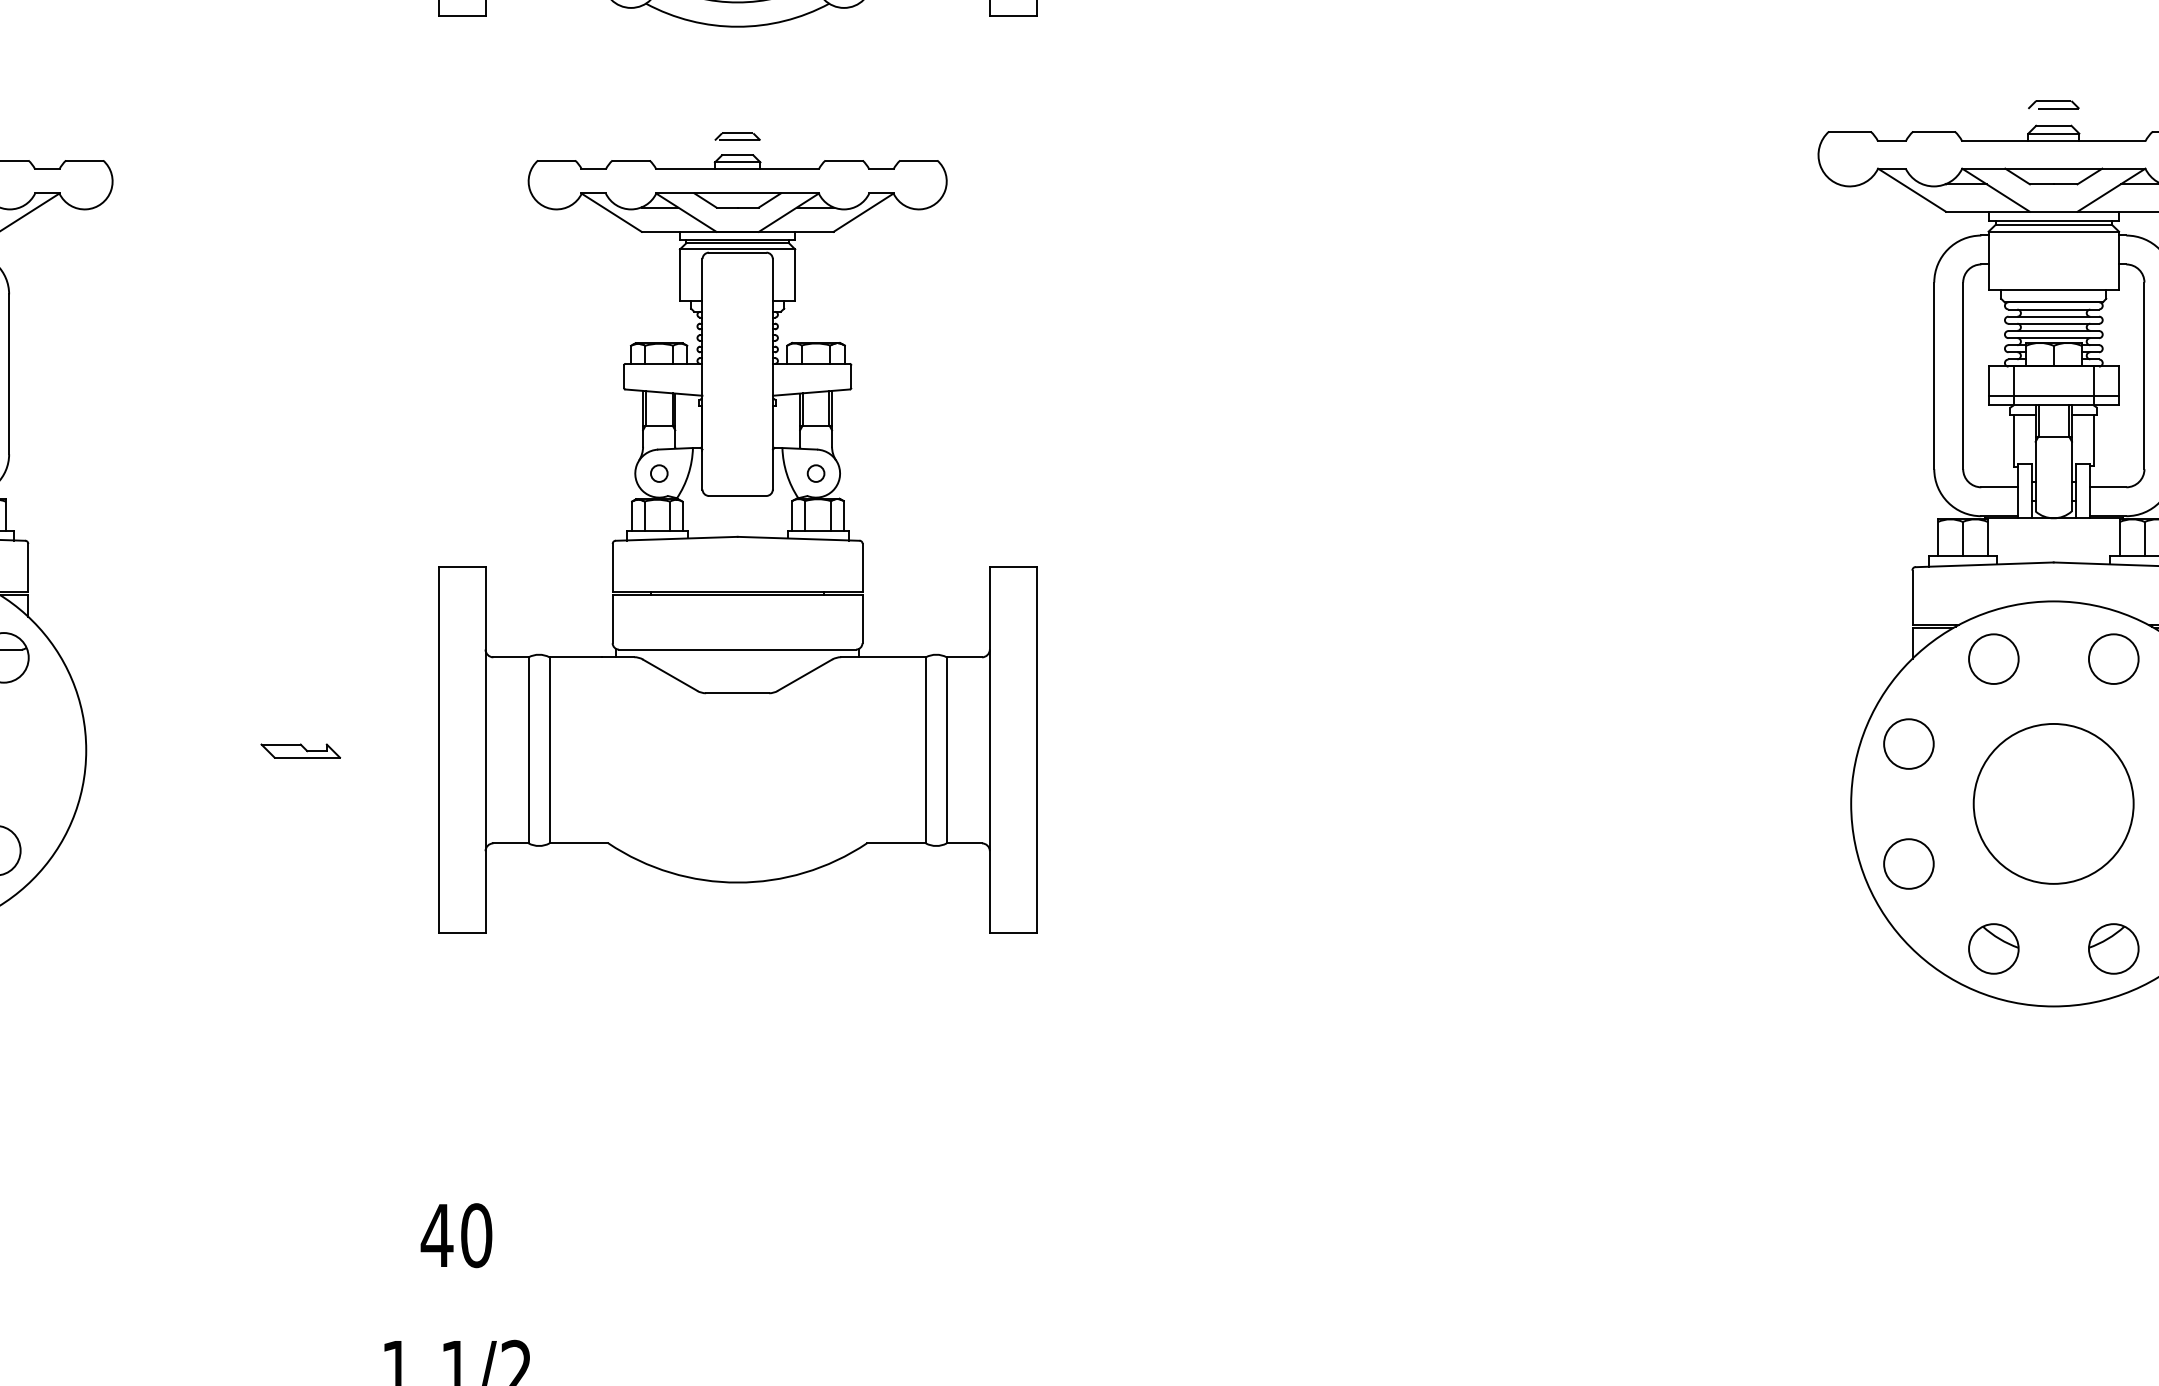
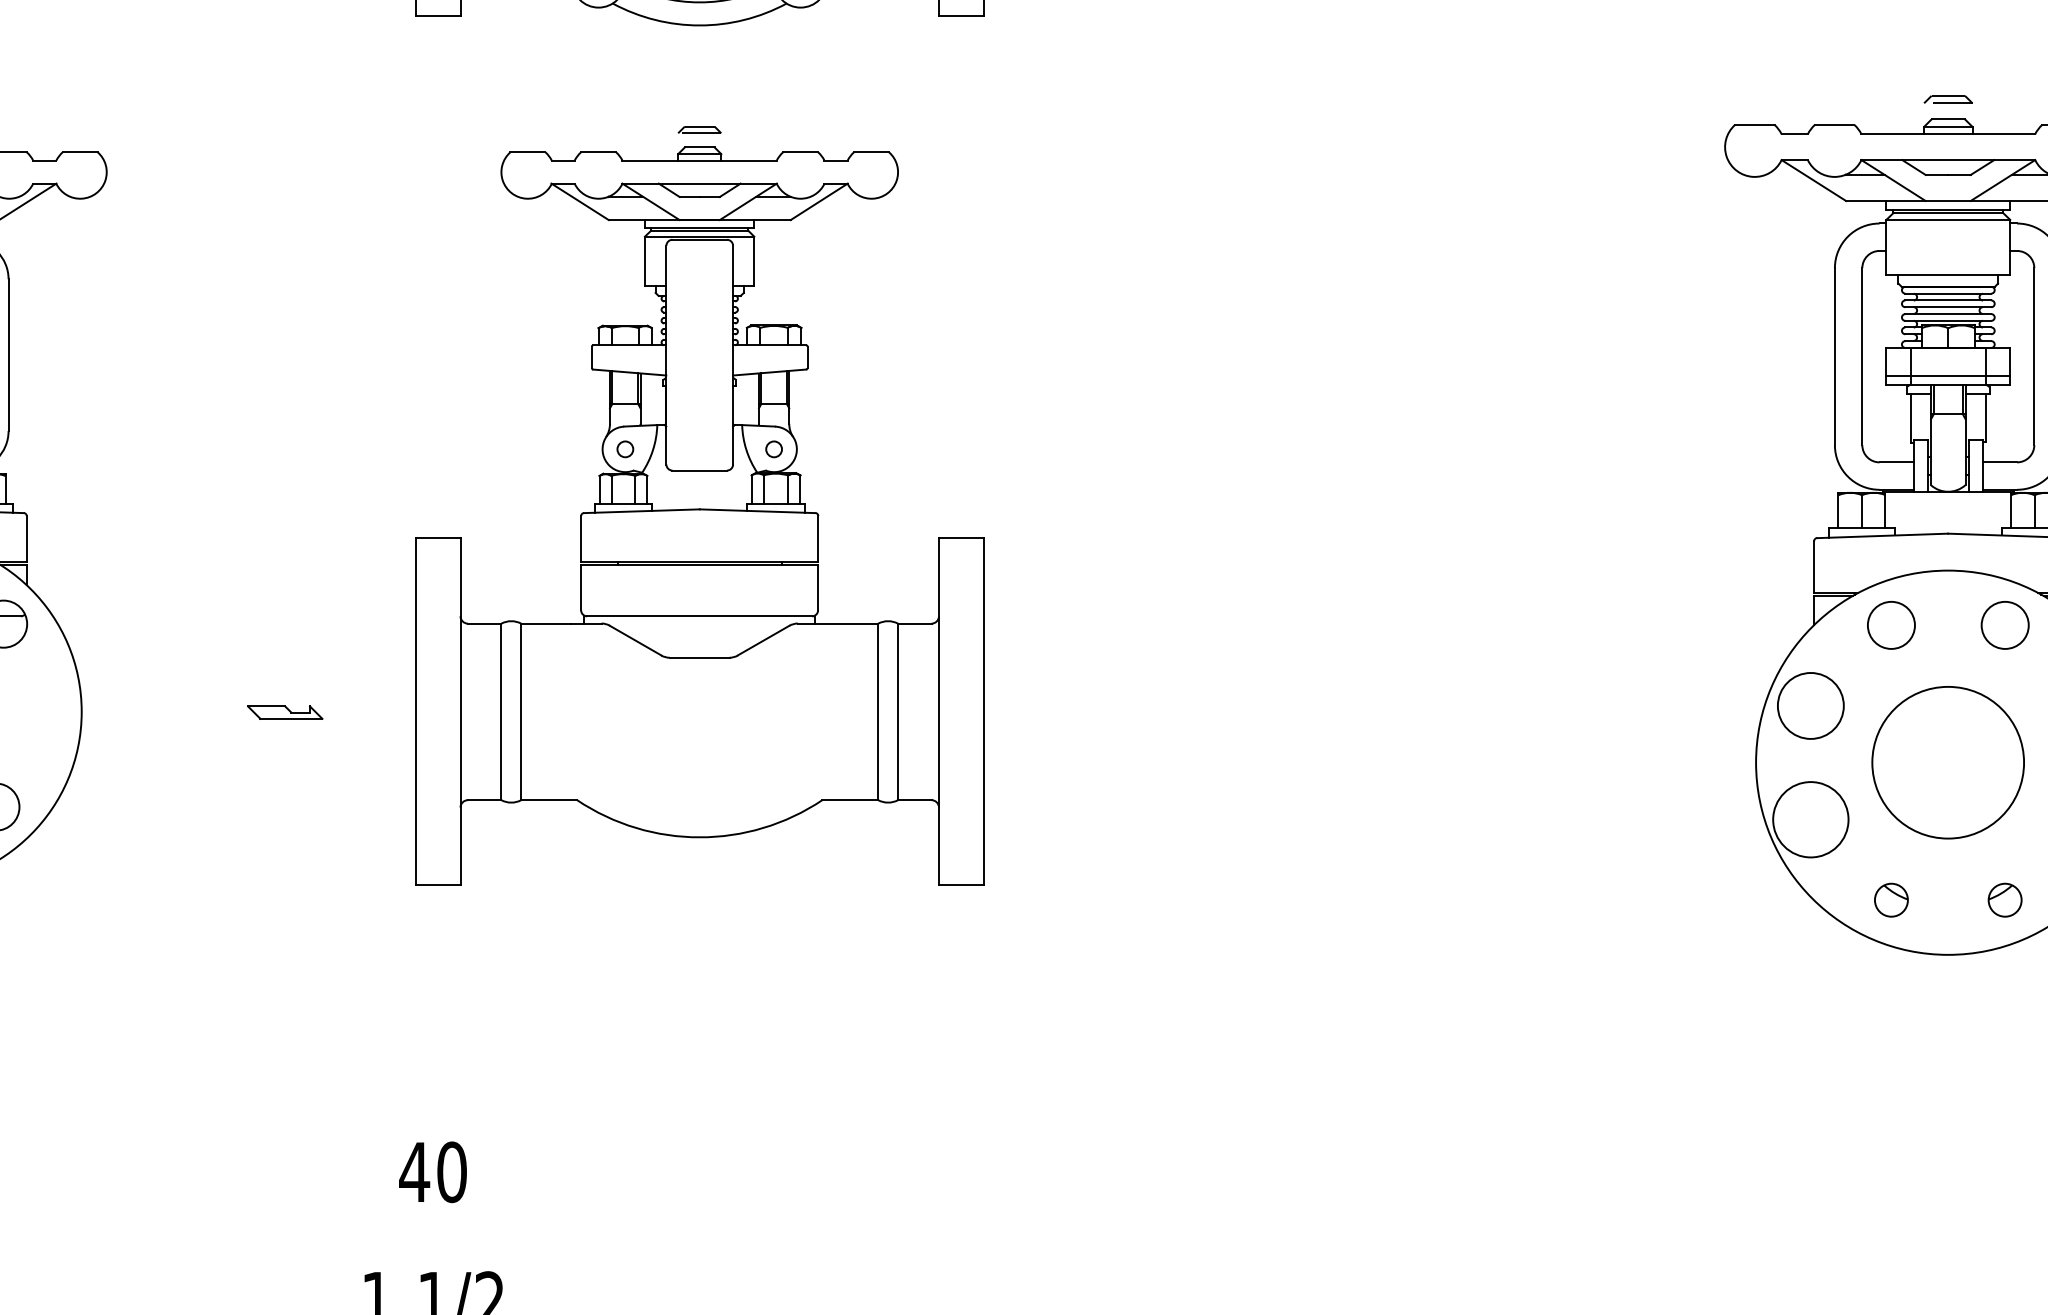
circle: (1908, 743) -> (1810, 705), size x1.4
circle: (1908, 863) -> (1810, 819), size x1.6
part: (1993, 948) -> (1891, 899), size x0.7
part: (2113, 948) -> (2004, 899), size x0.7

